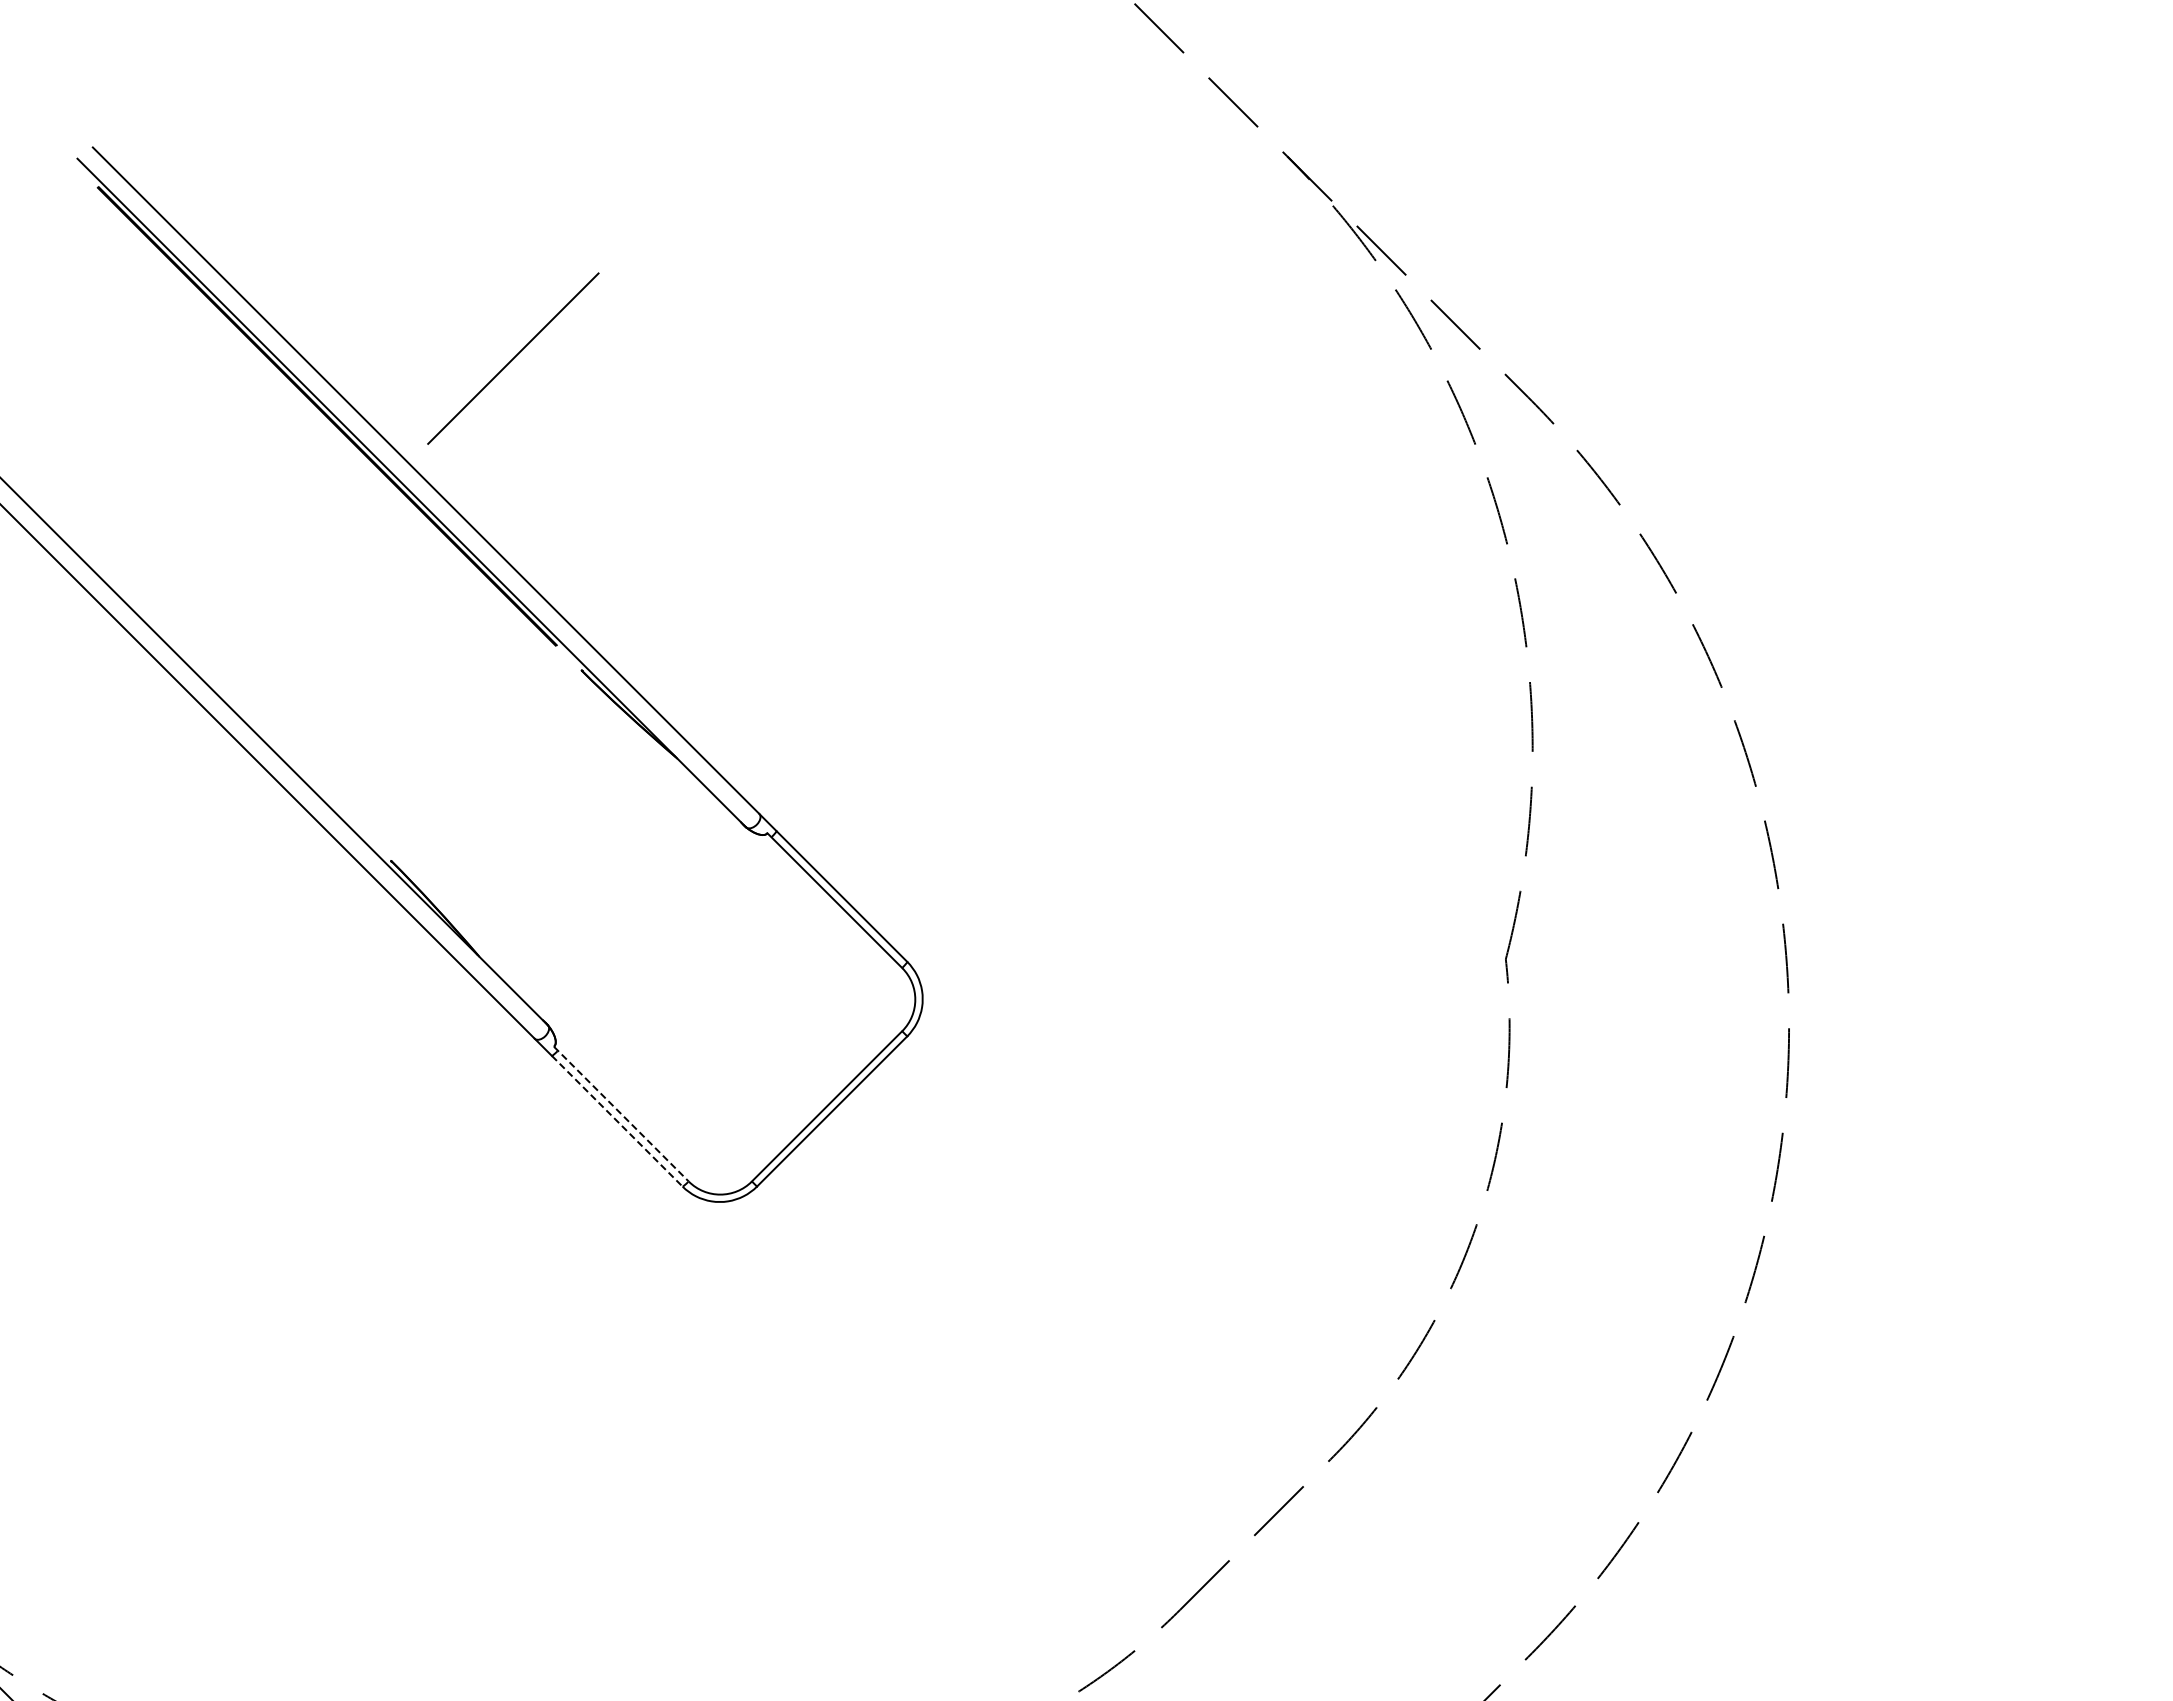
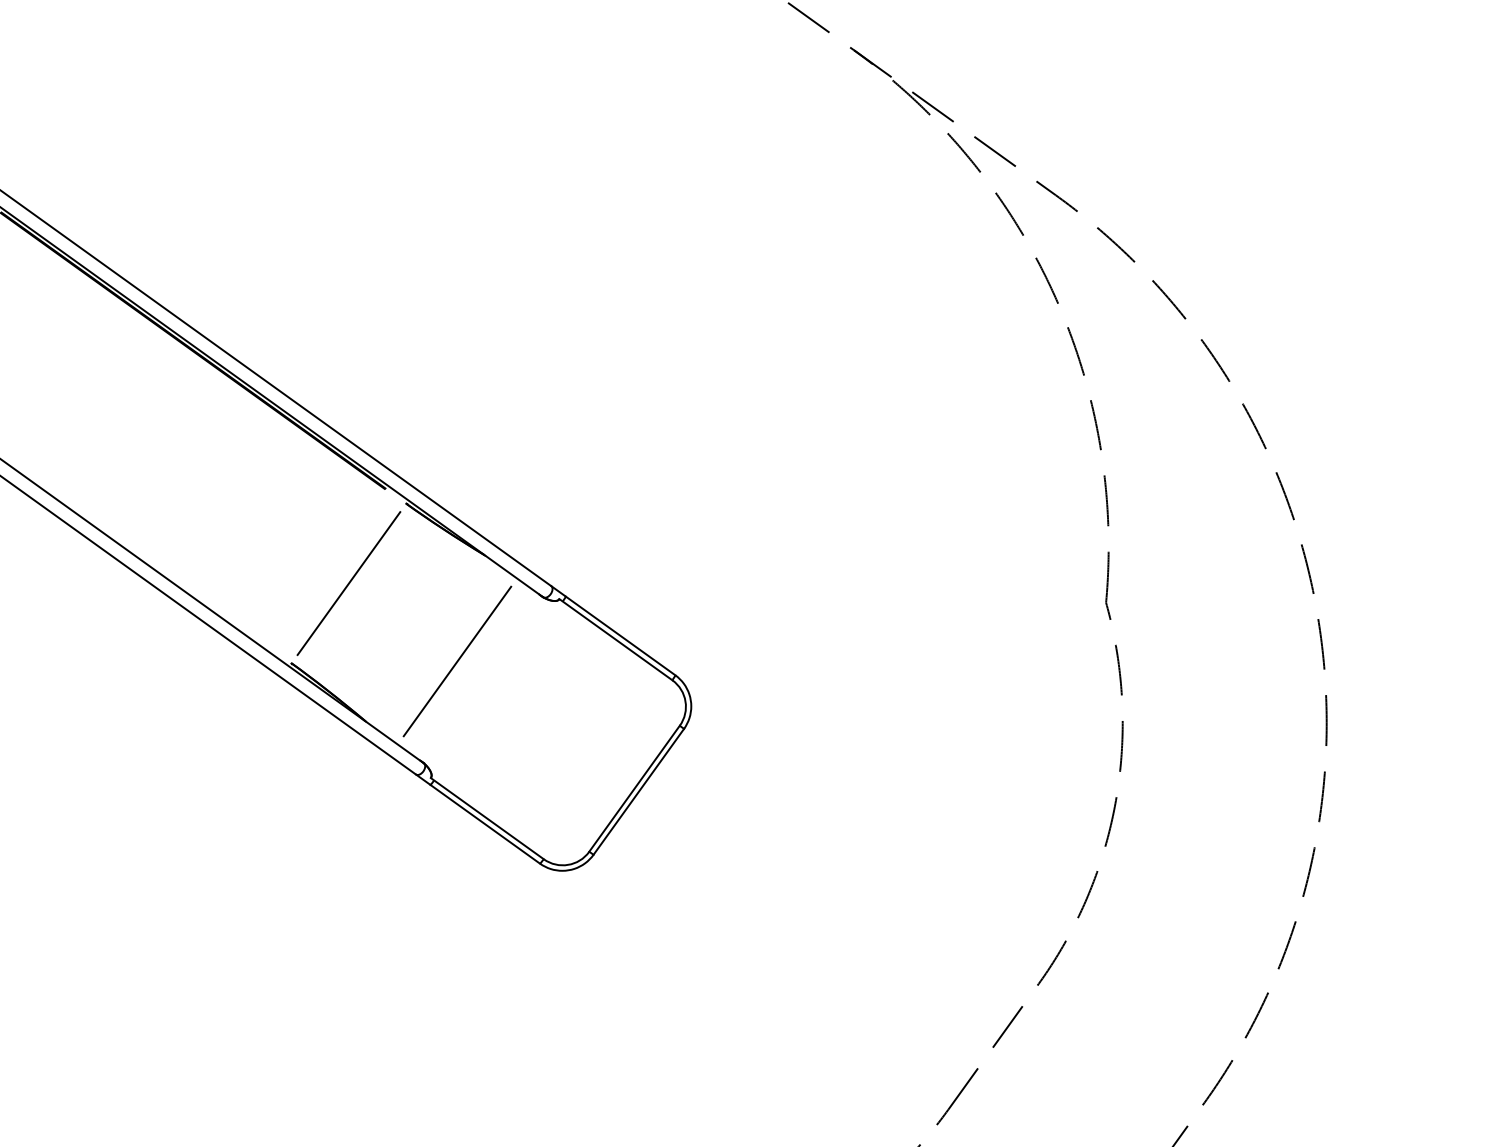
line: (513, 358) -> (349, 583), moved
line: (615, 894) -> (457, 661), added
line: (621, 1114) -> (487, 818), dashed -> solid
line: (617, 1121) -> (485, 824), dashed -> solid

